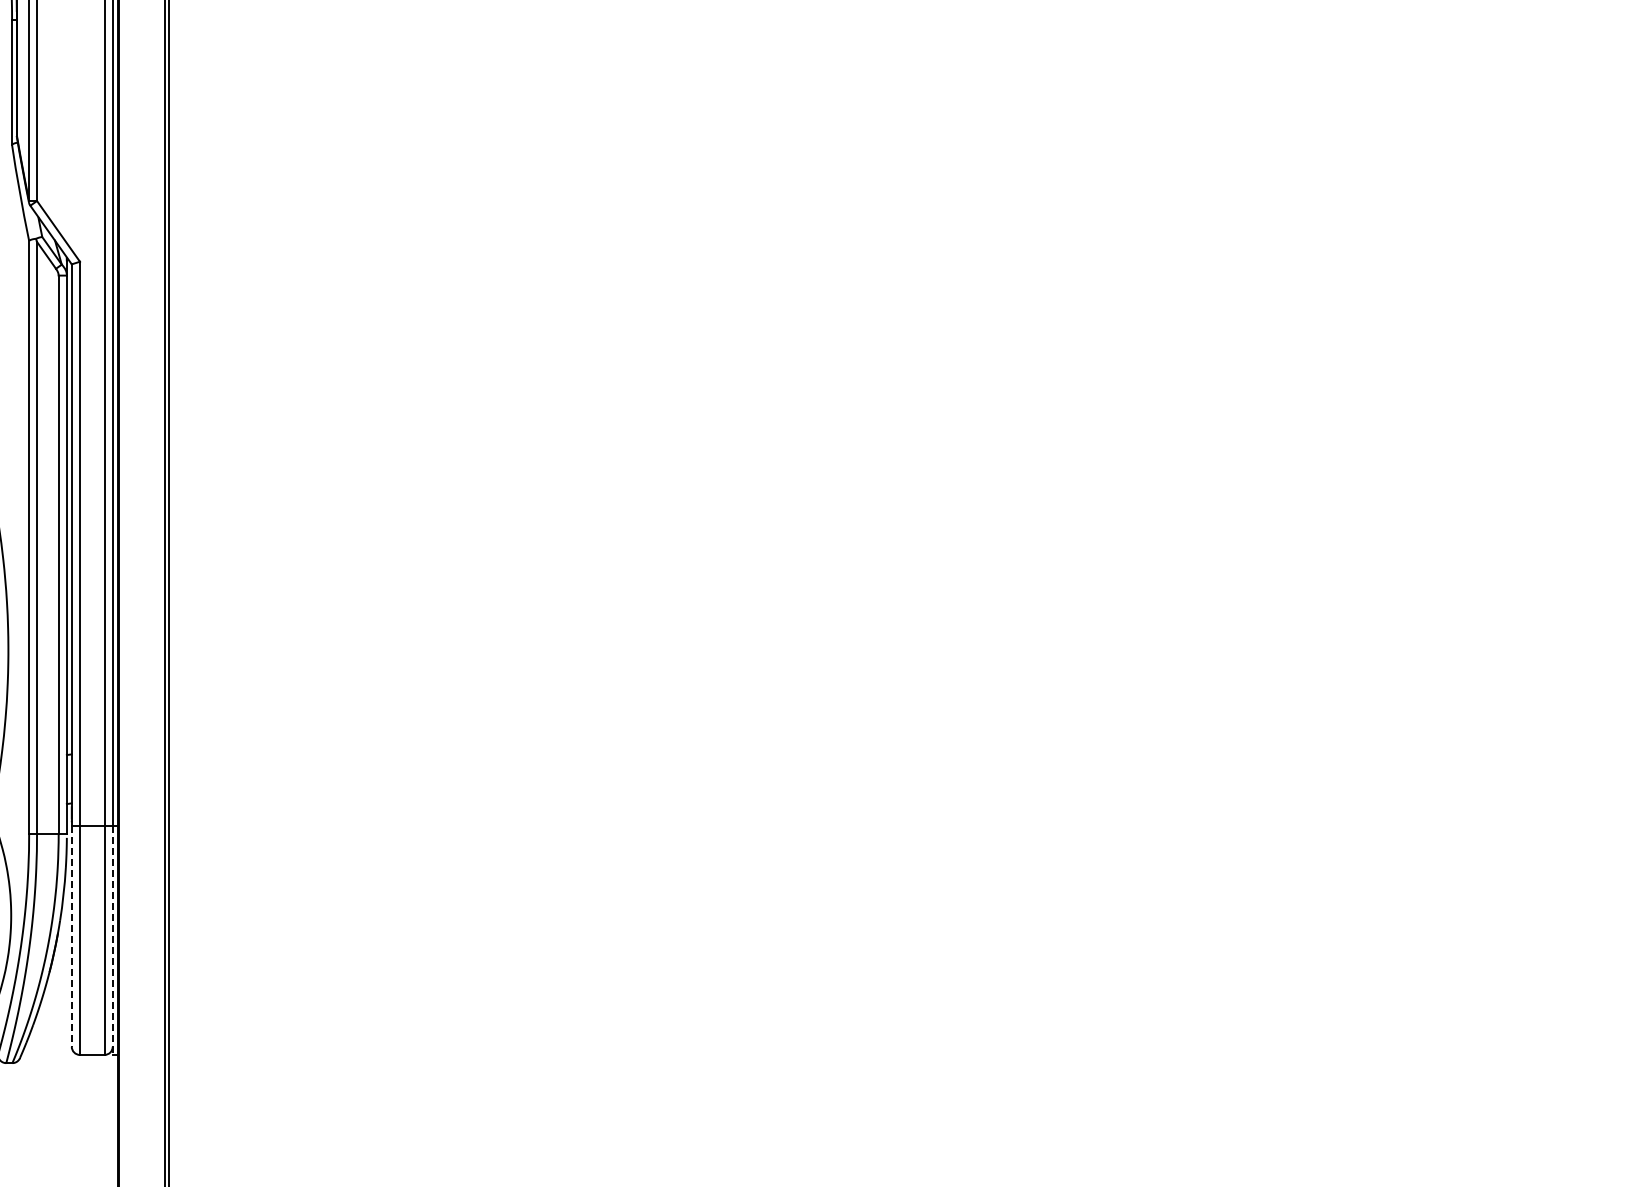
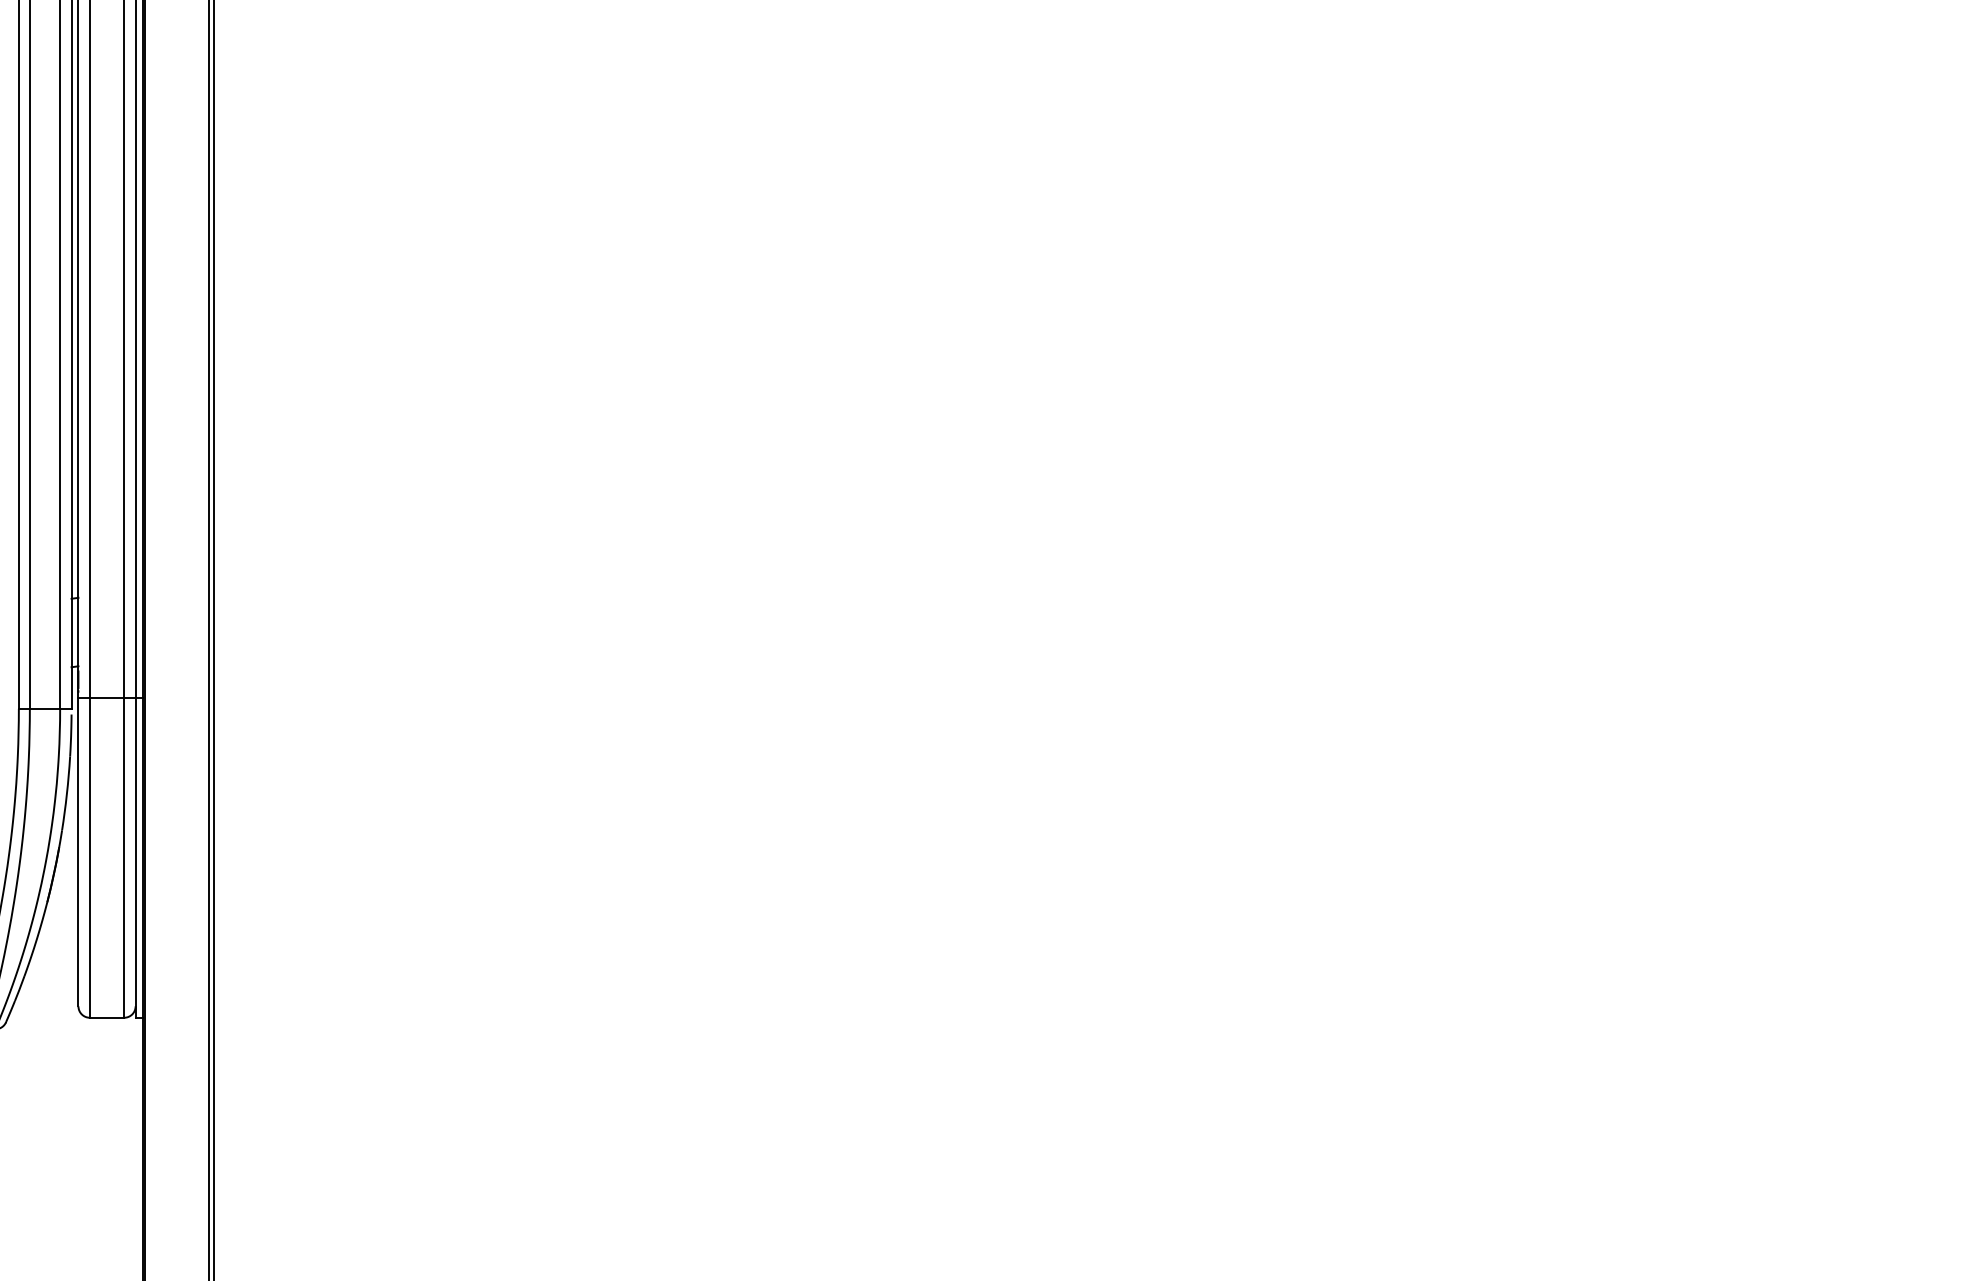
line: (71, 936) -> (78, 852), dashed -> solid
line: (112, 940) -> (135, 857), dashed -> solid

